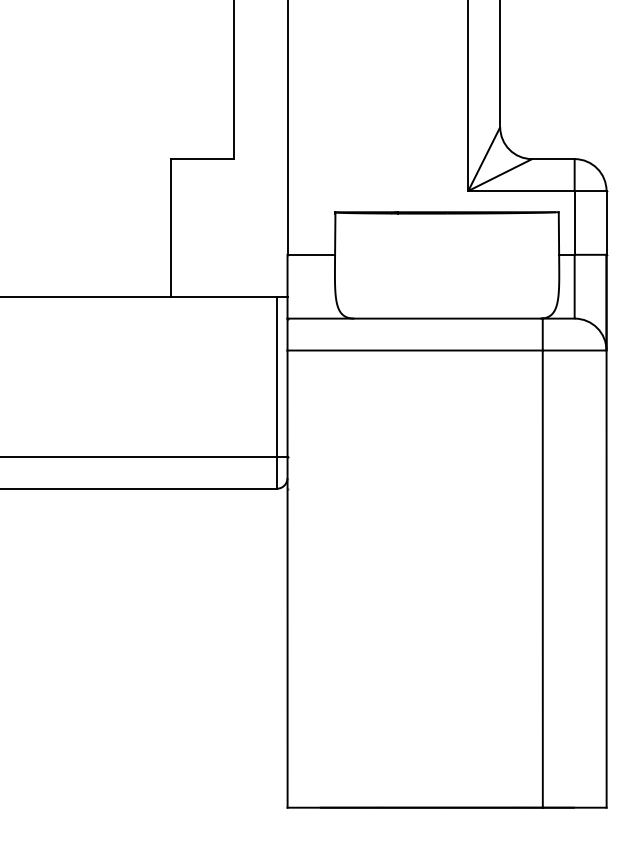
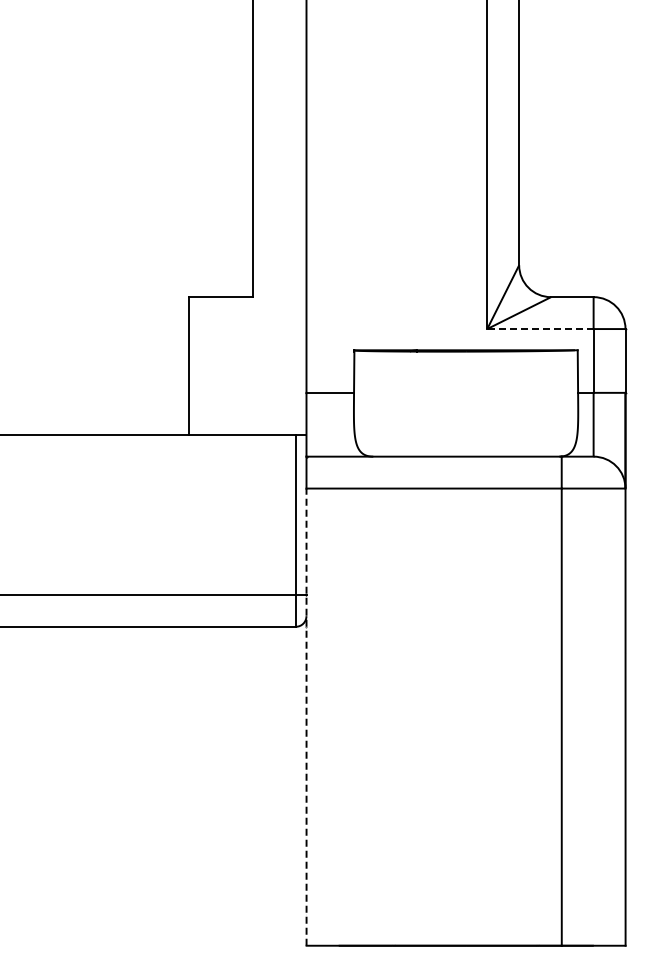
line: (520, 191) -> (539, 329), solid -> dashed
line: (287, 579) -> (306, 717), solid -> dashed

